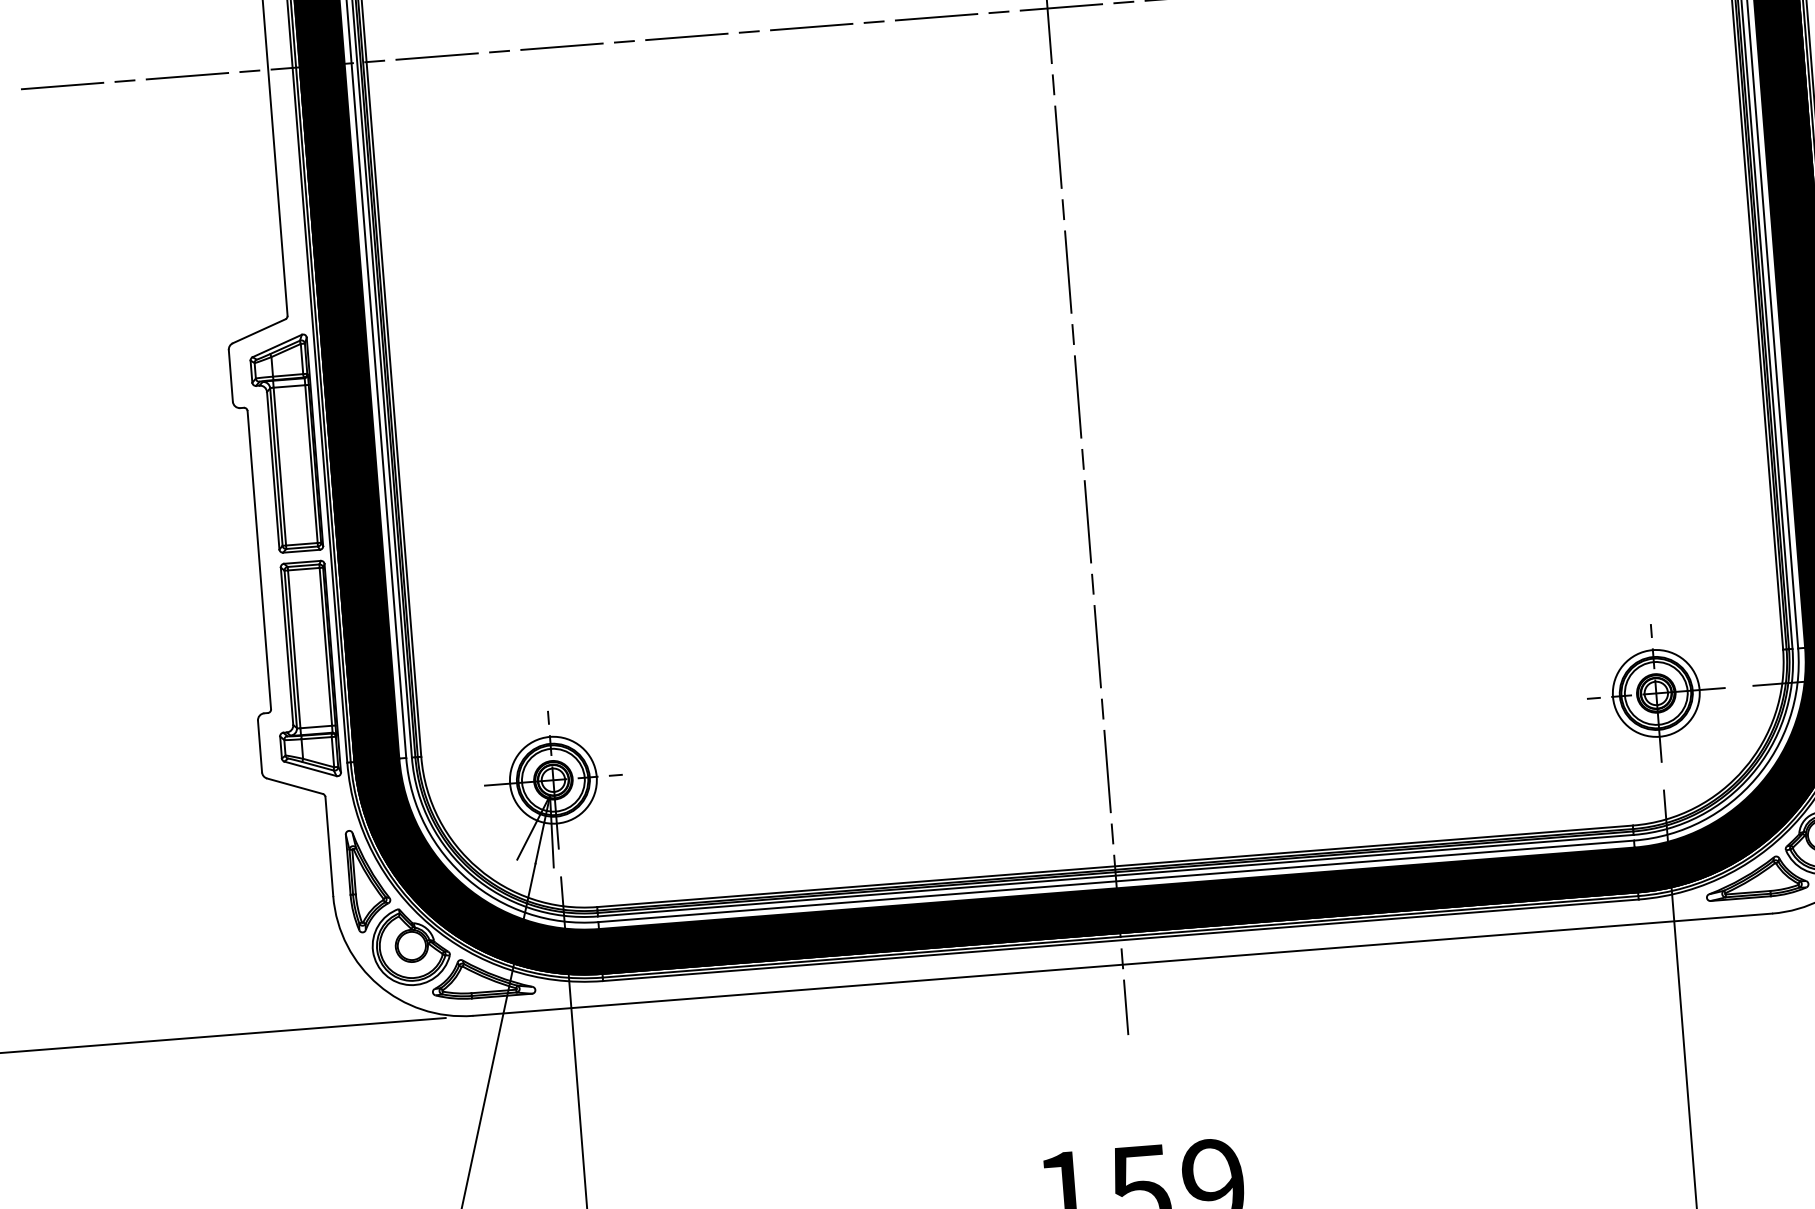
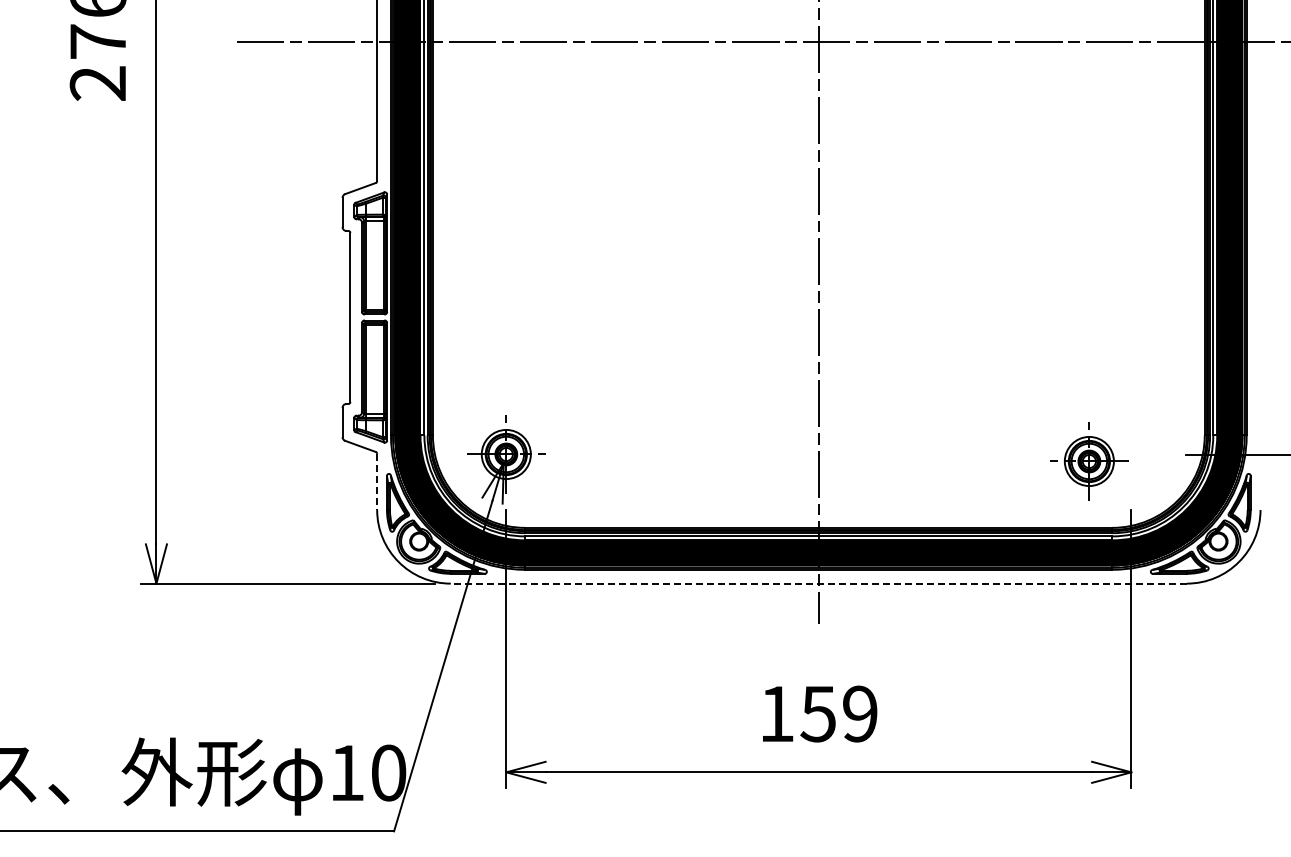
part: (1656, 693) -> (1089, 461), moved
line: (330, 847) -> (377, 482), solid -> dashed
line: (1122, 964) -> (818, 583), solid -> dashed

